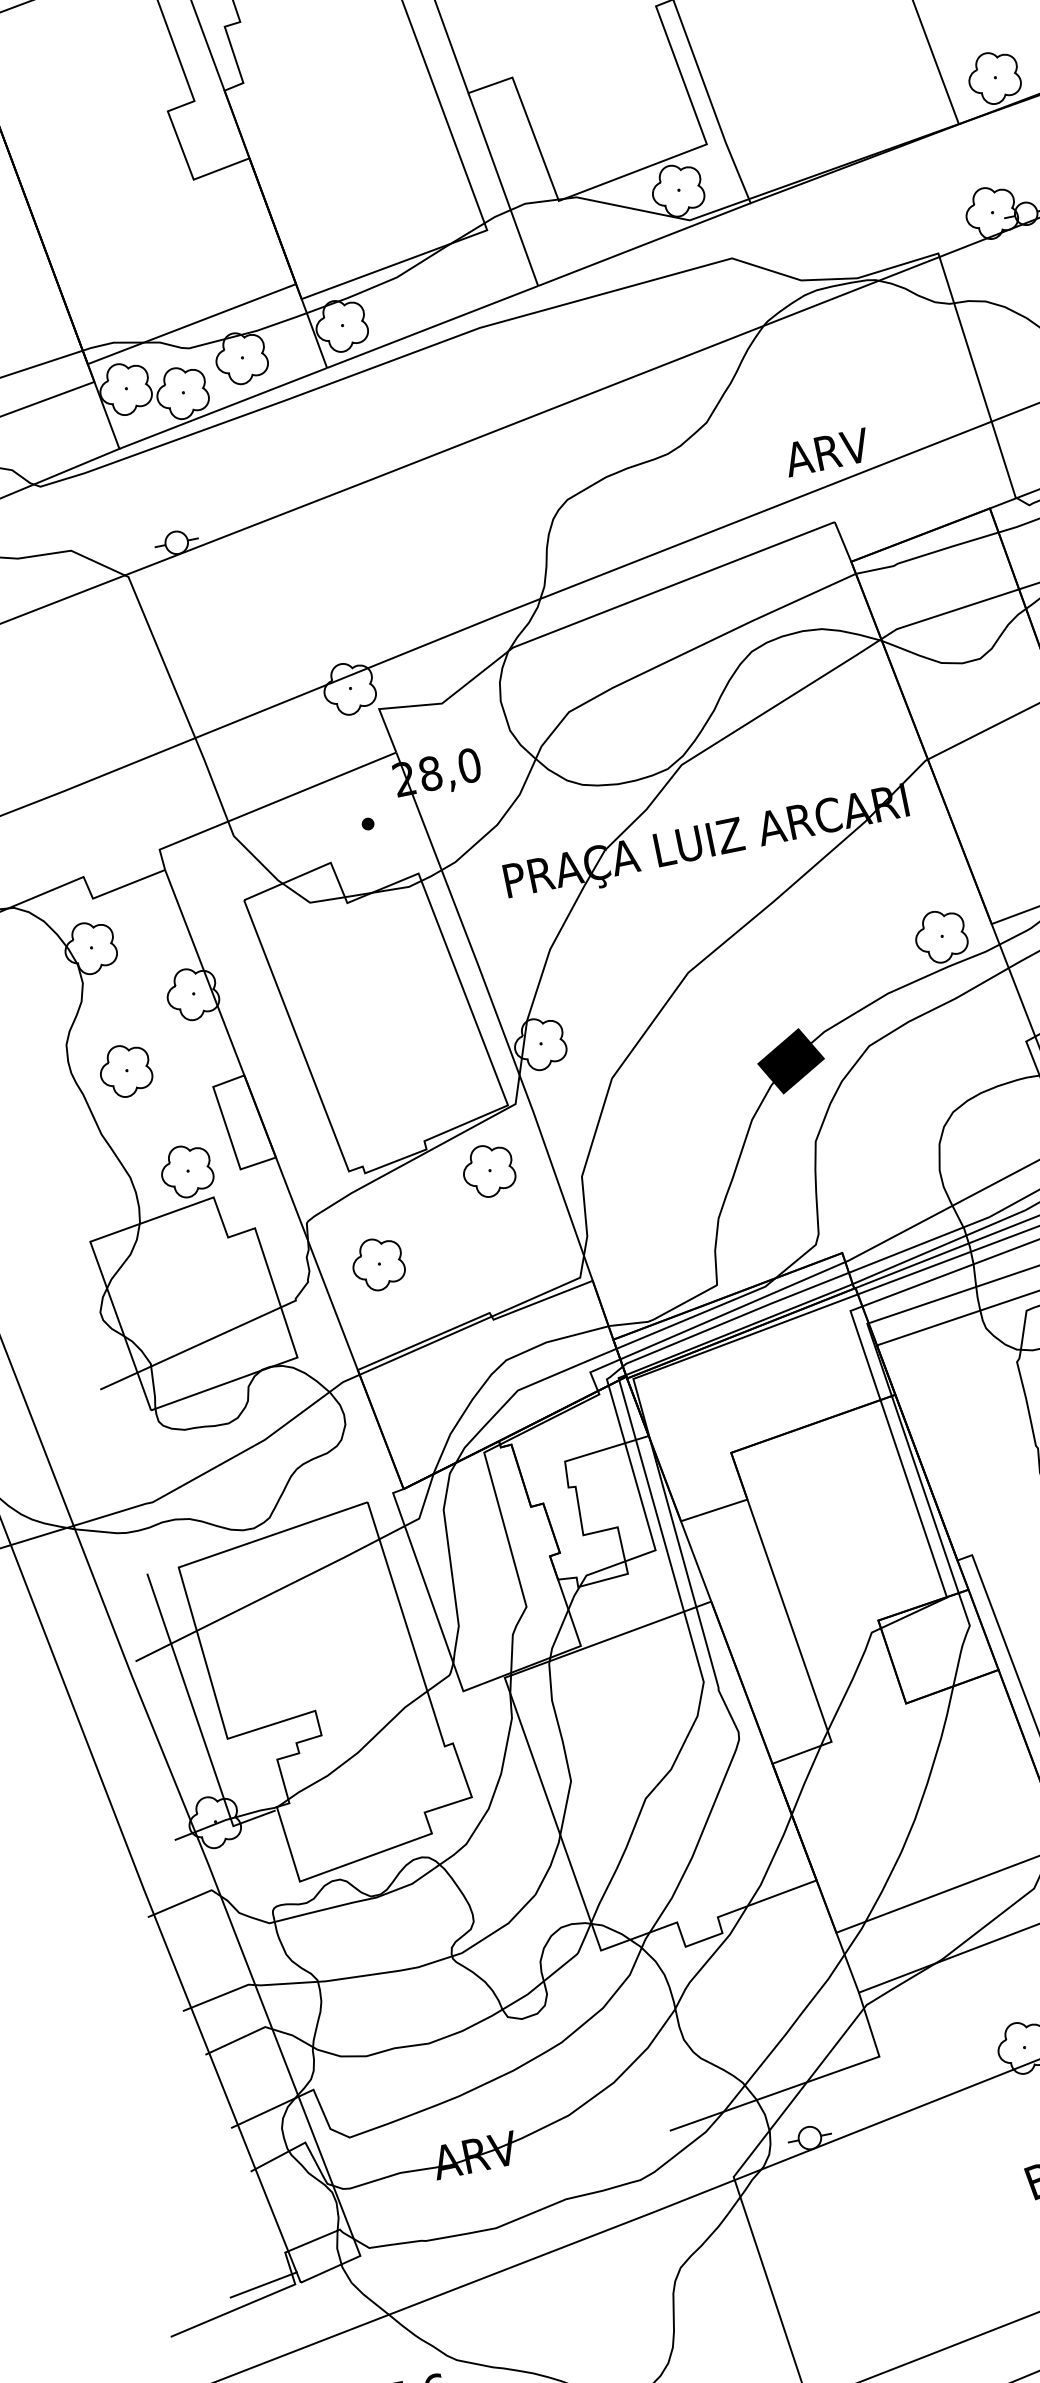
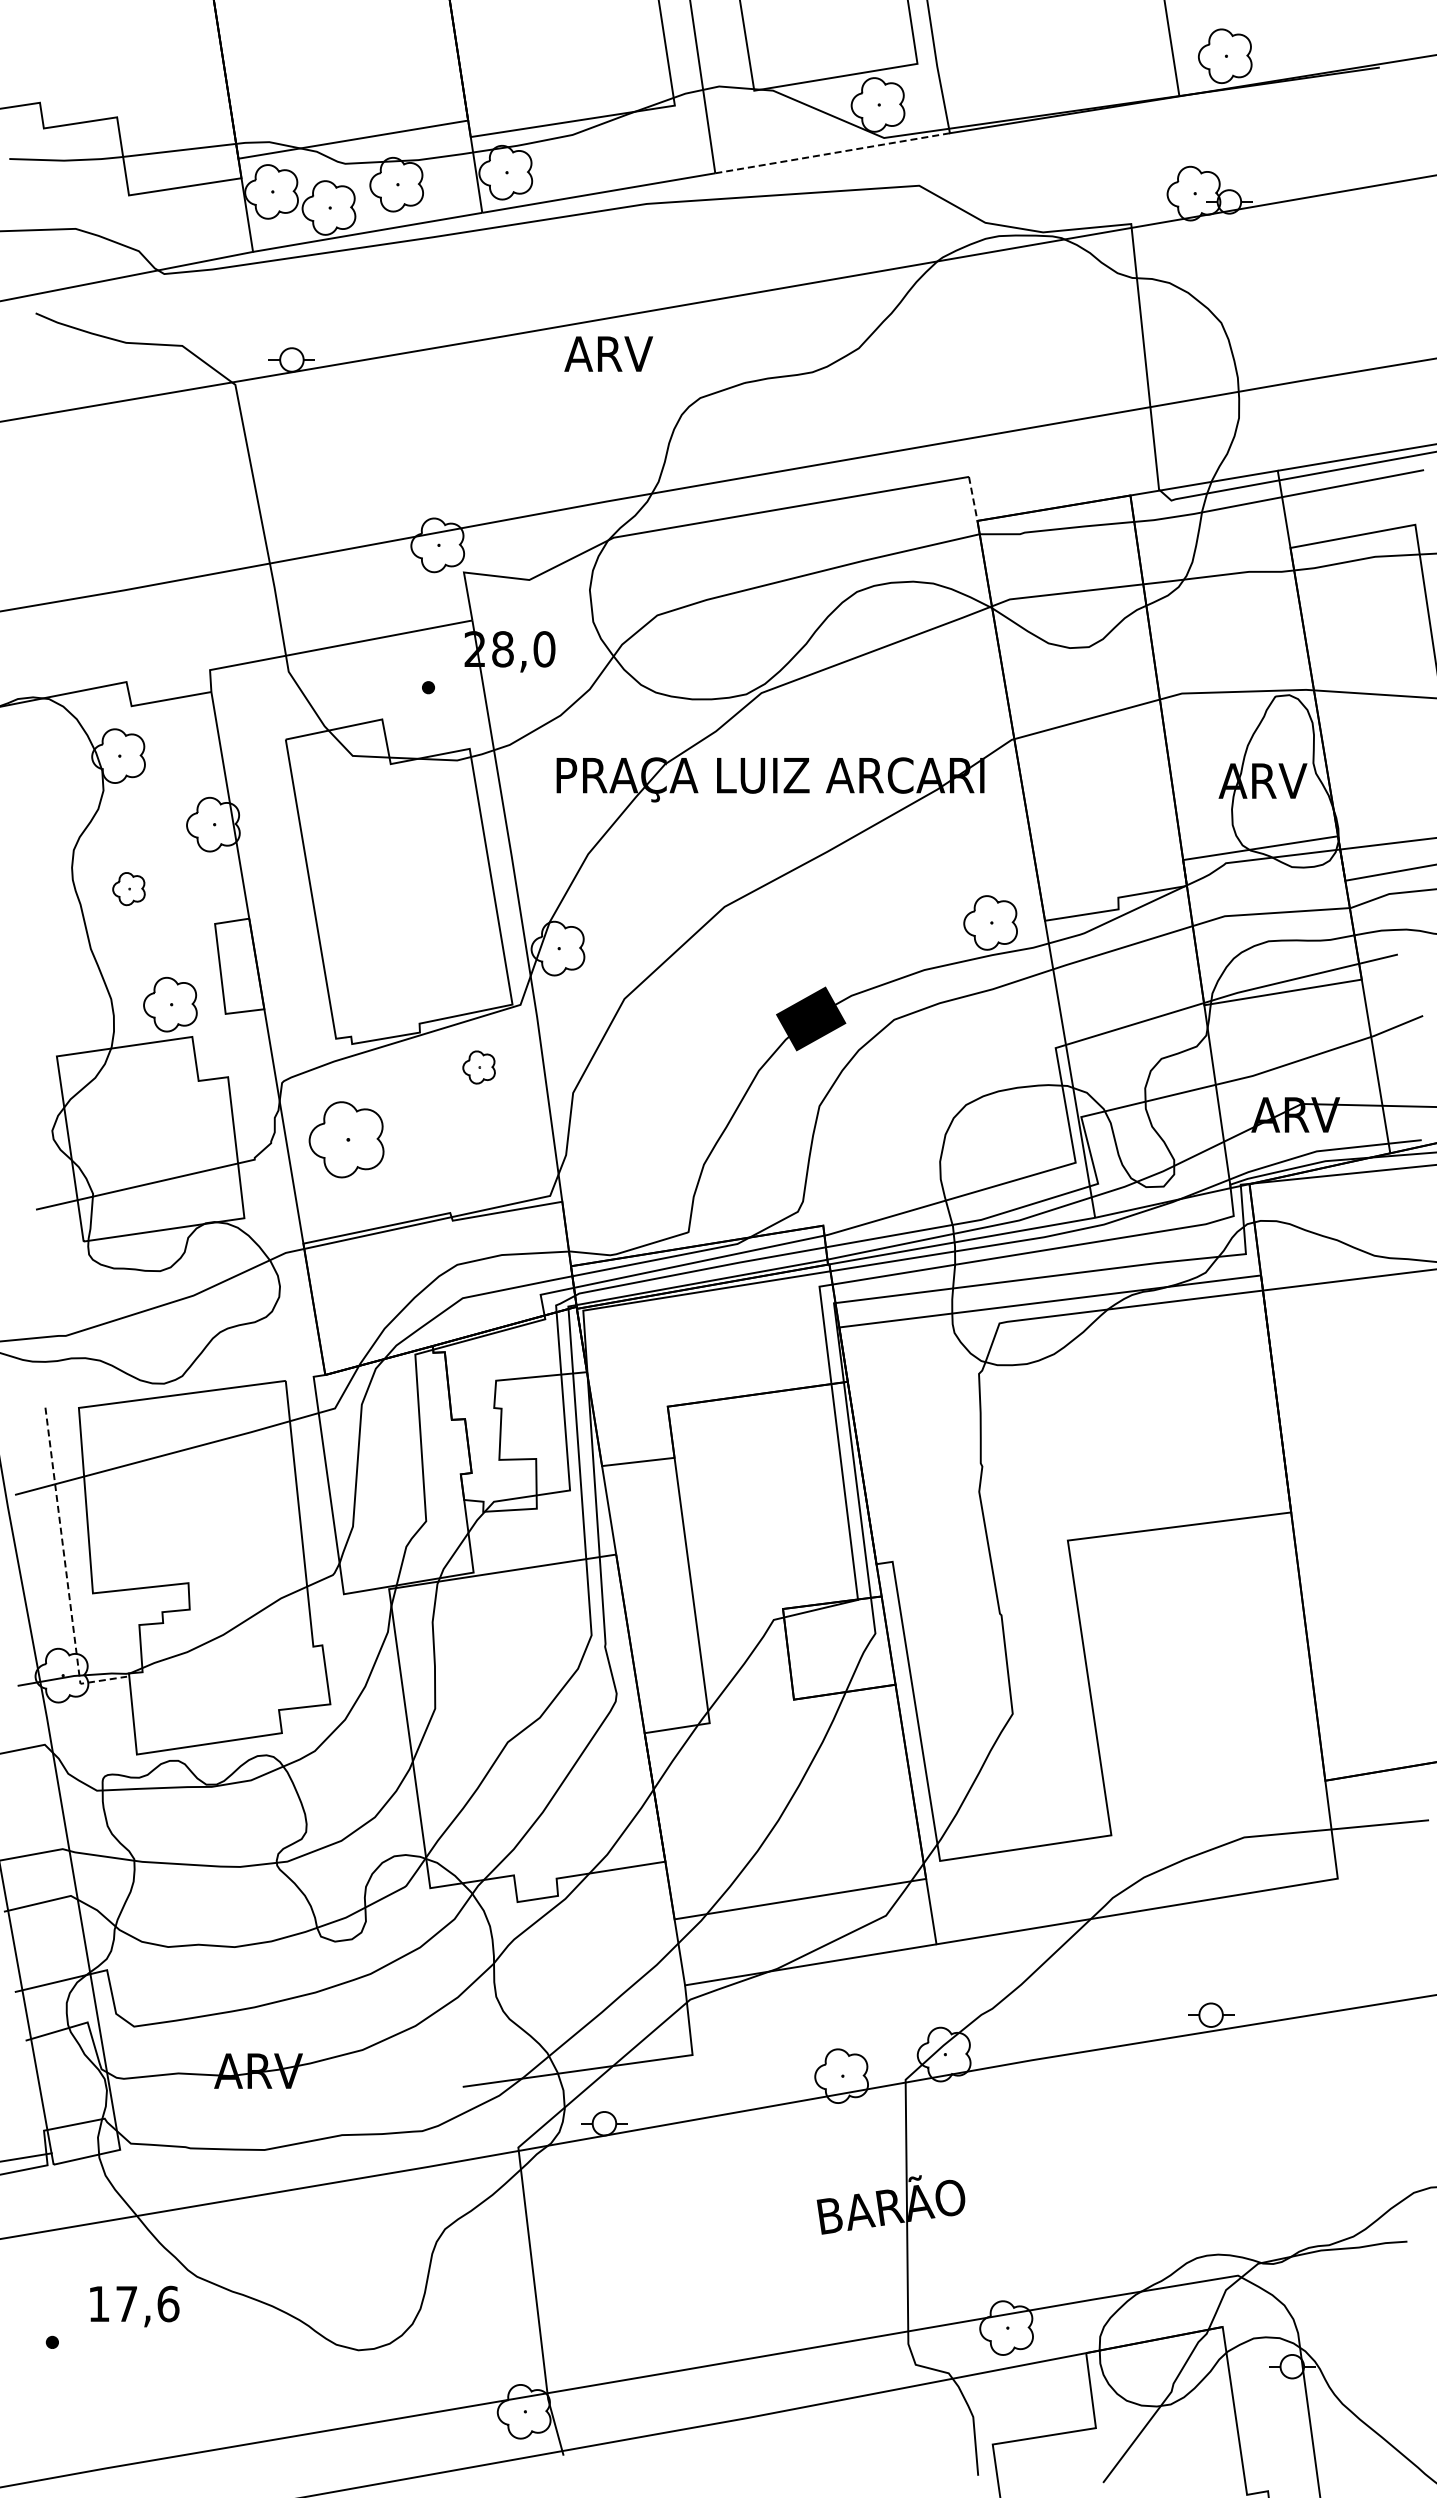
line: (644, 244) -> (832, 153), solid -> dashed
text: (826, 451) -> (608, 353), moved
line: (843, 542) -> (973, 499), solid -> dashed
part: (125, 1070) -> (128, 888), size x0.6
part: (488, 1170) -> (478, 1067), size x0.6
part: (378, 1263) -> (346, 1139), size x1.4
line: (198, 1722) -> (66, 1570), solid -> dashed

